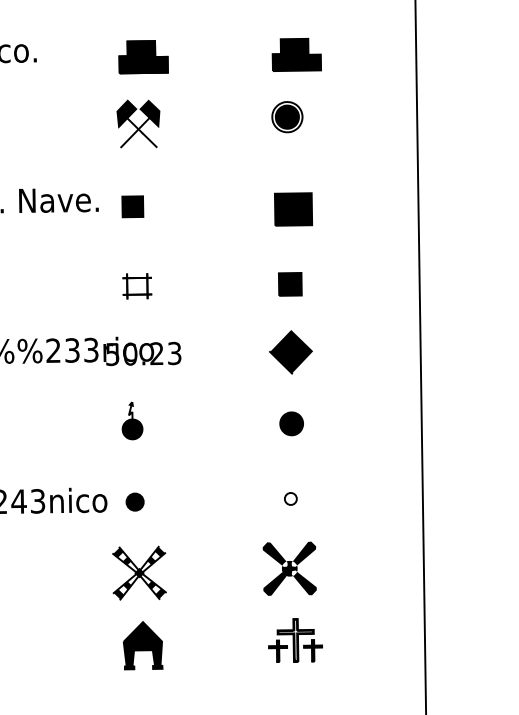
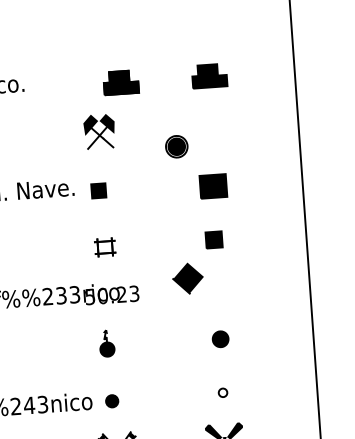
part: (143, 57) -> (121, 82), moved
part: (287, 117) -> (176, 147), moved
part: (290, 352) -> (187, 278), moved

